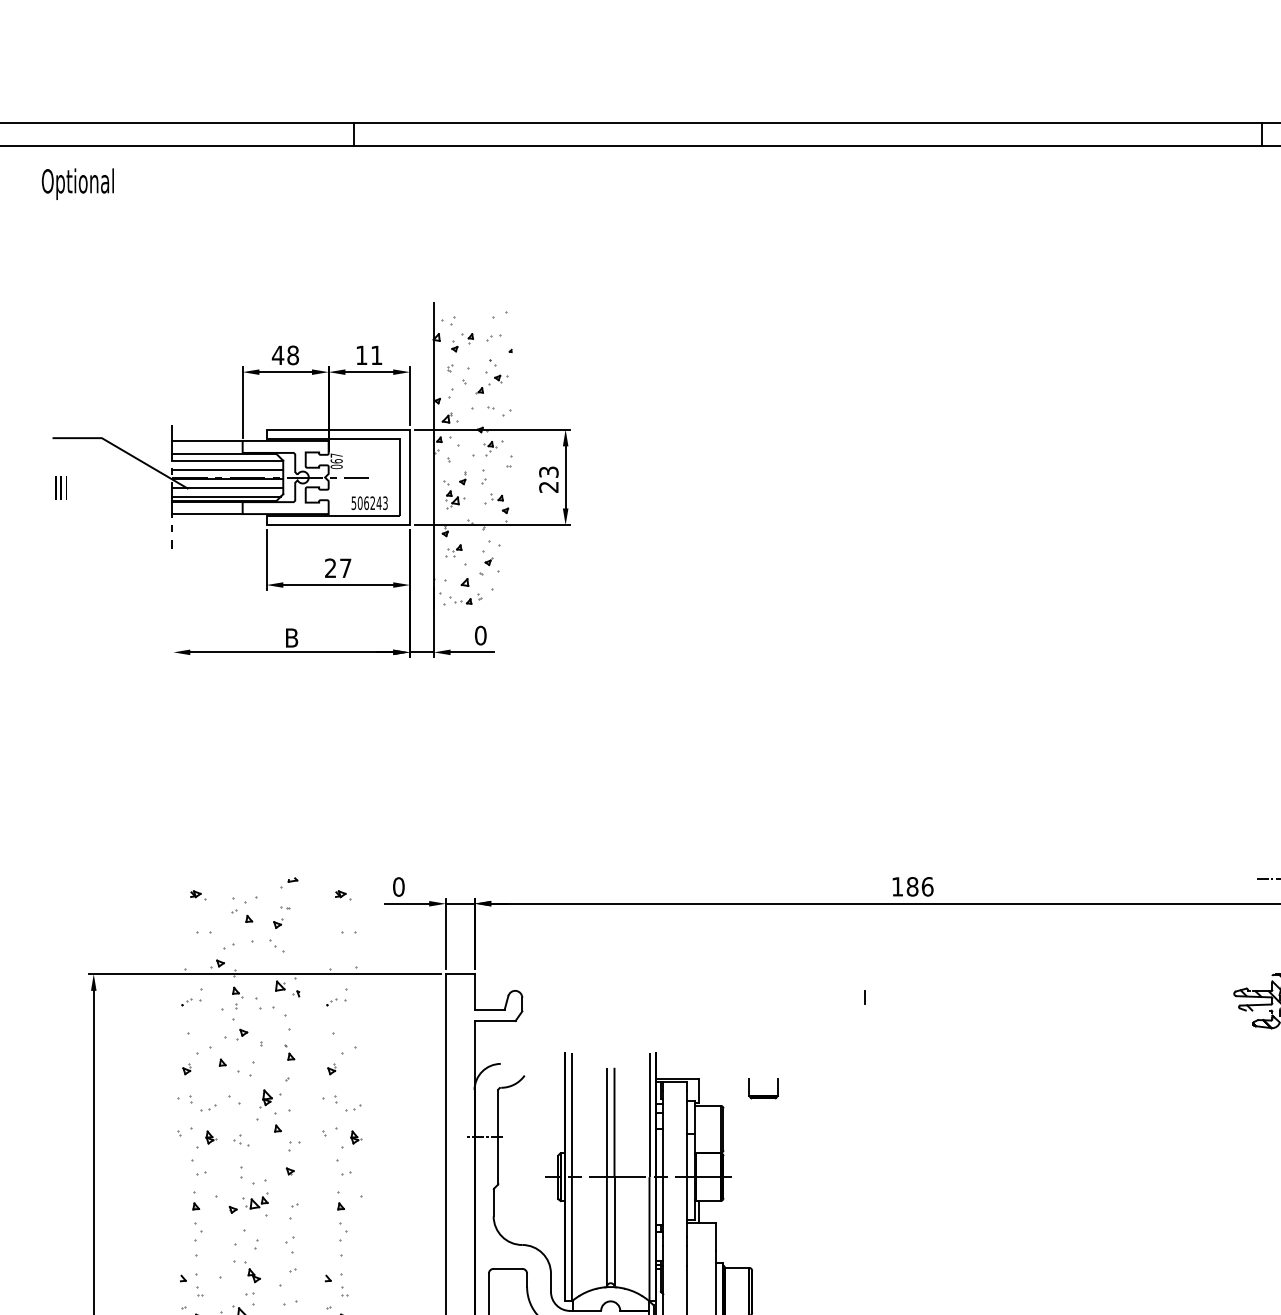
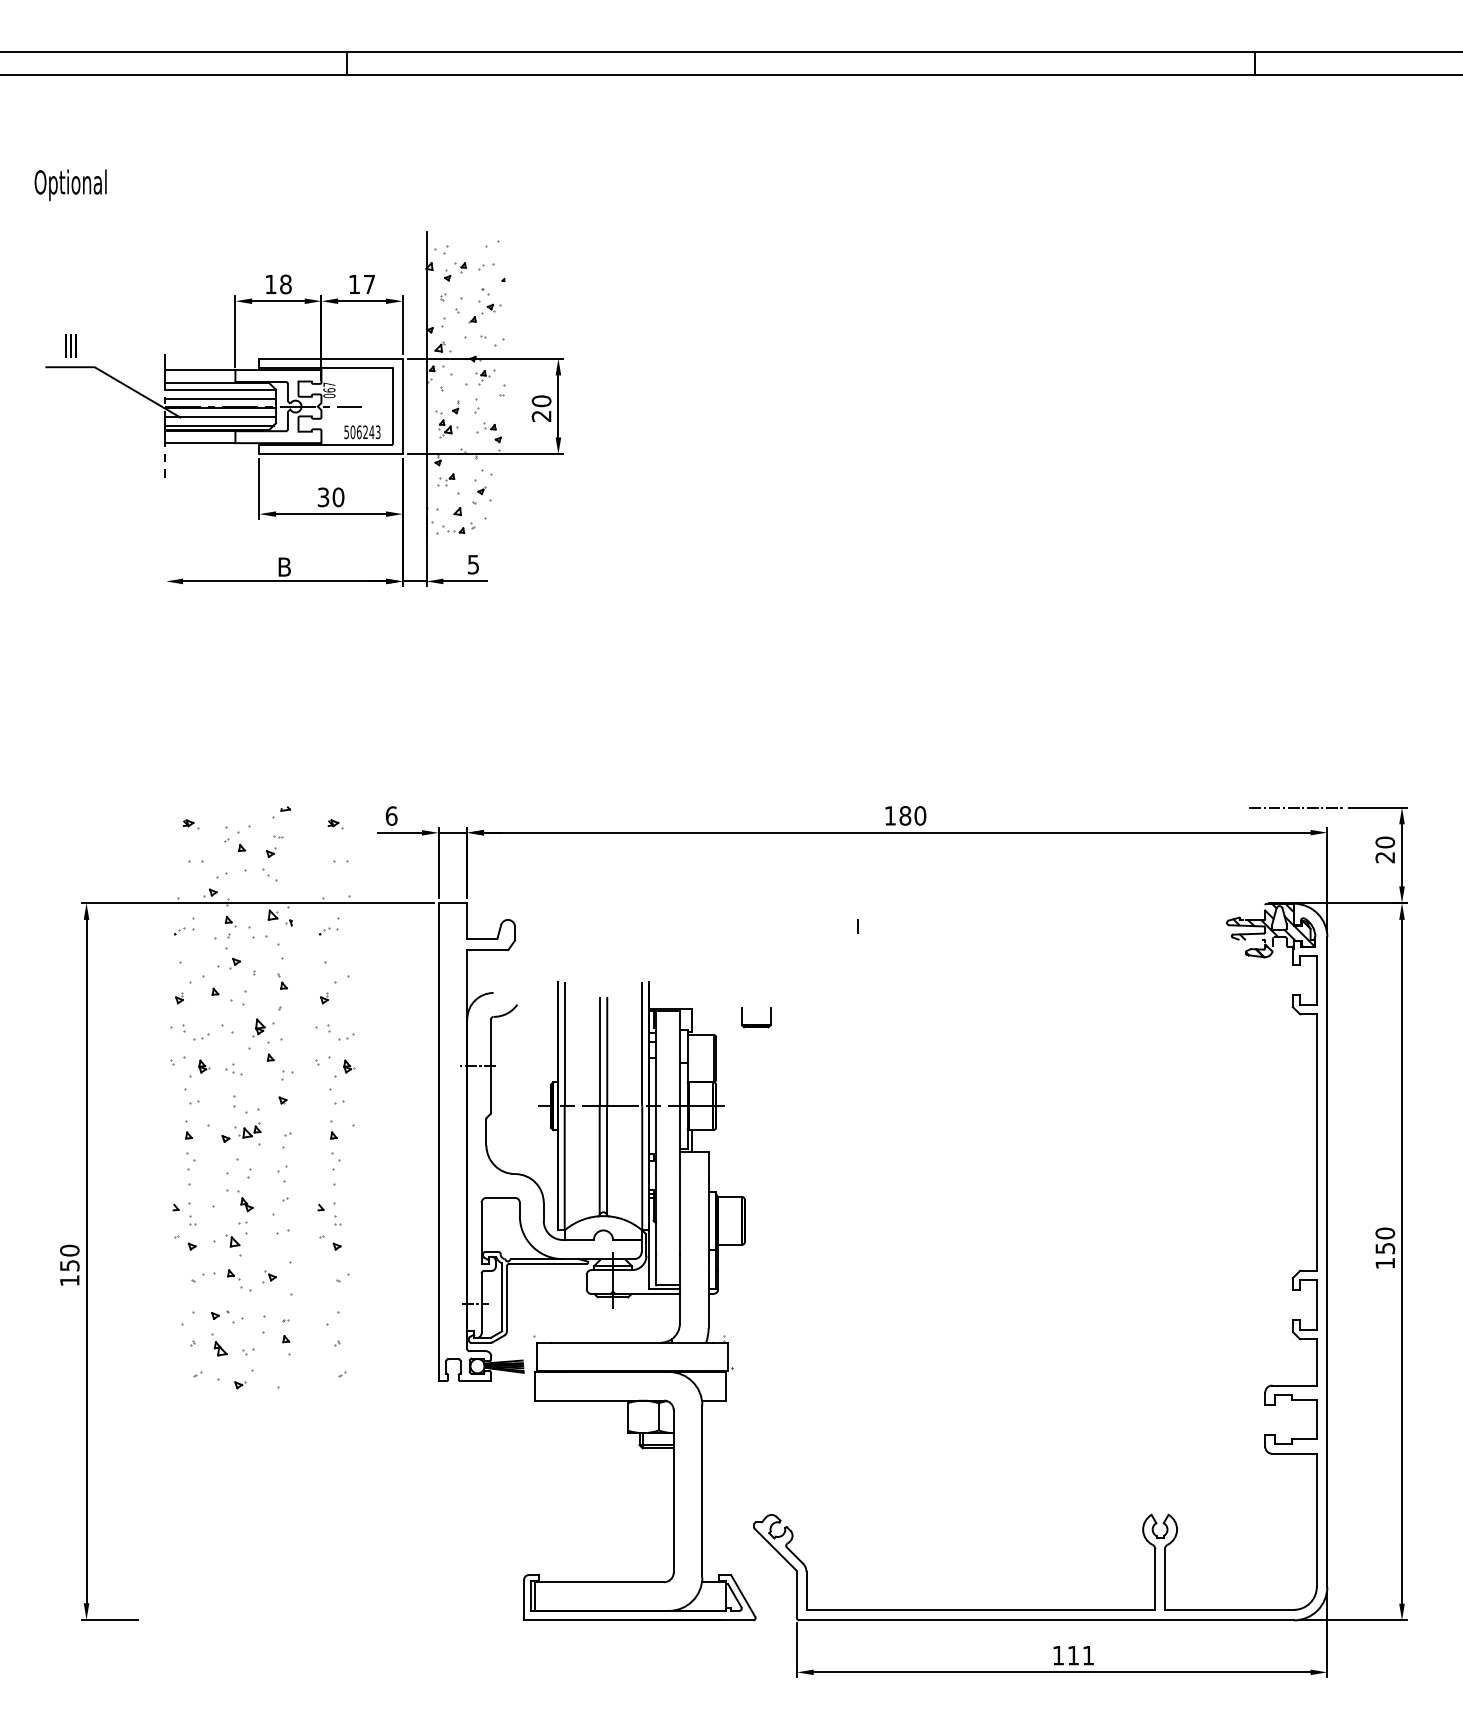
text: (77, 184) -> (70, 185), moved
text: (277, 355) -> (270, 284), 48 -> 18
text: (376, 355) -> (369, 284), 11 -> 17
text: (548, 472) -> (541, 401), 23 -> 20
text: (60, 487) -> (70, 345), moved
text: (337, 568) -> (330, 497), 27 -> 30
text: (480, 635) -> (473, 564), 0 -> 5
text: (398, 886) -> (391, 815), 0 -> 6
text: (927, 886) -> (920, 815), 186 -> 180

